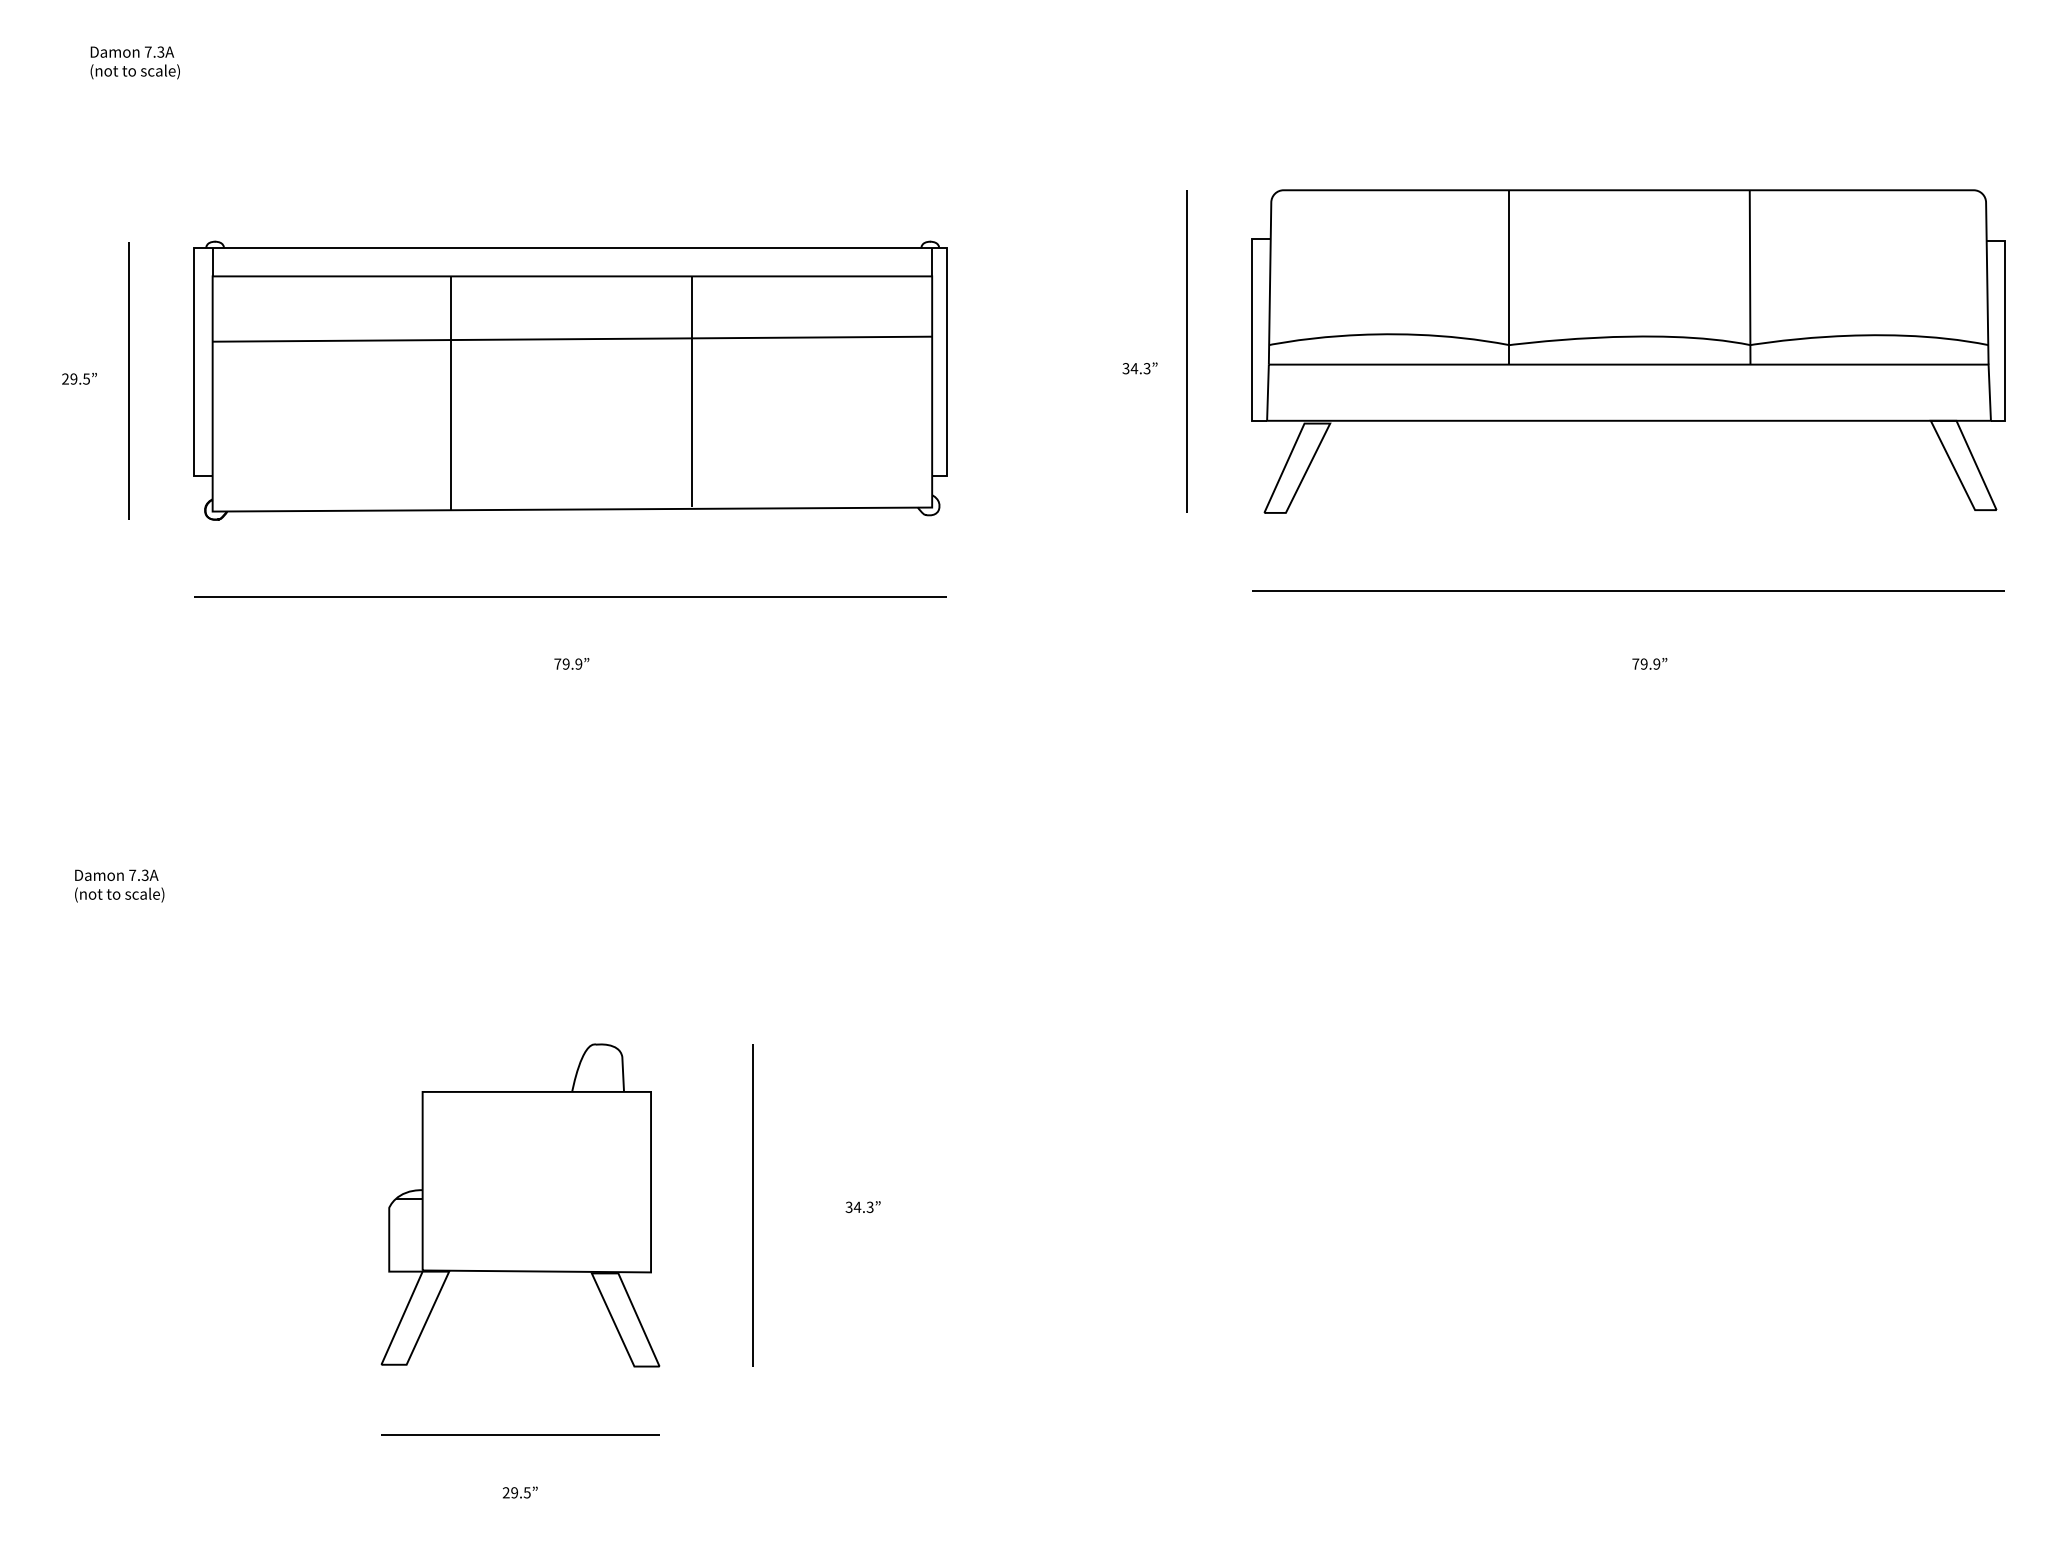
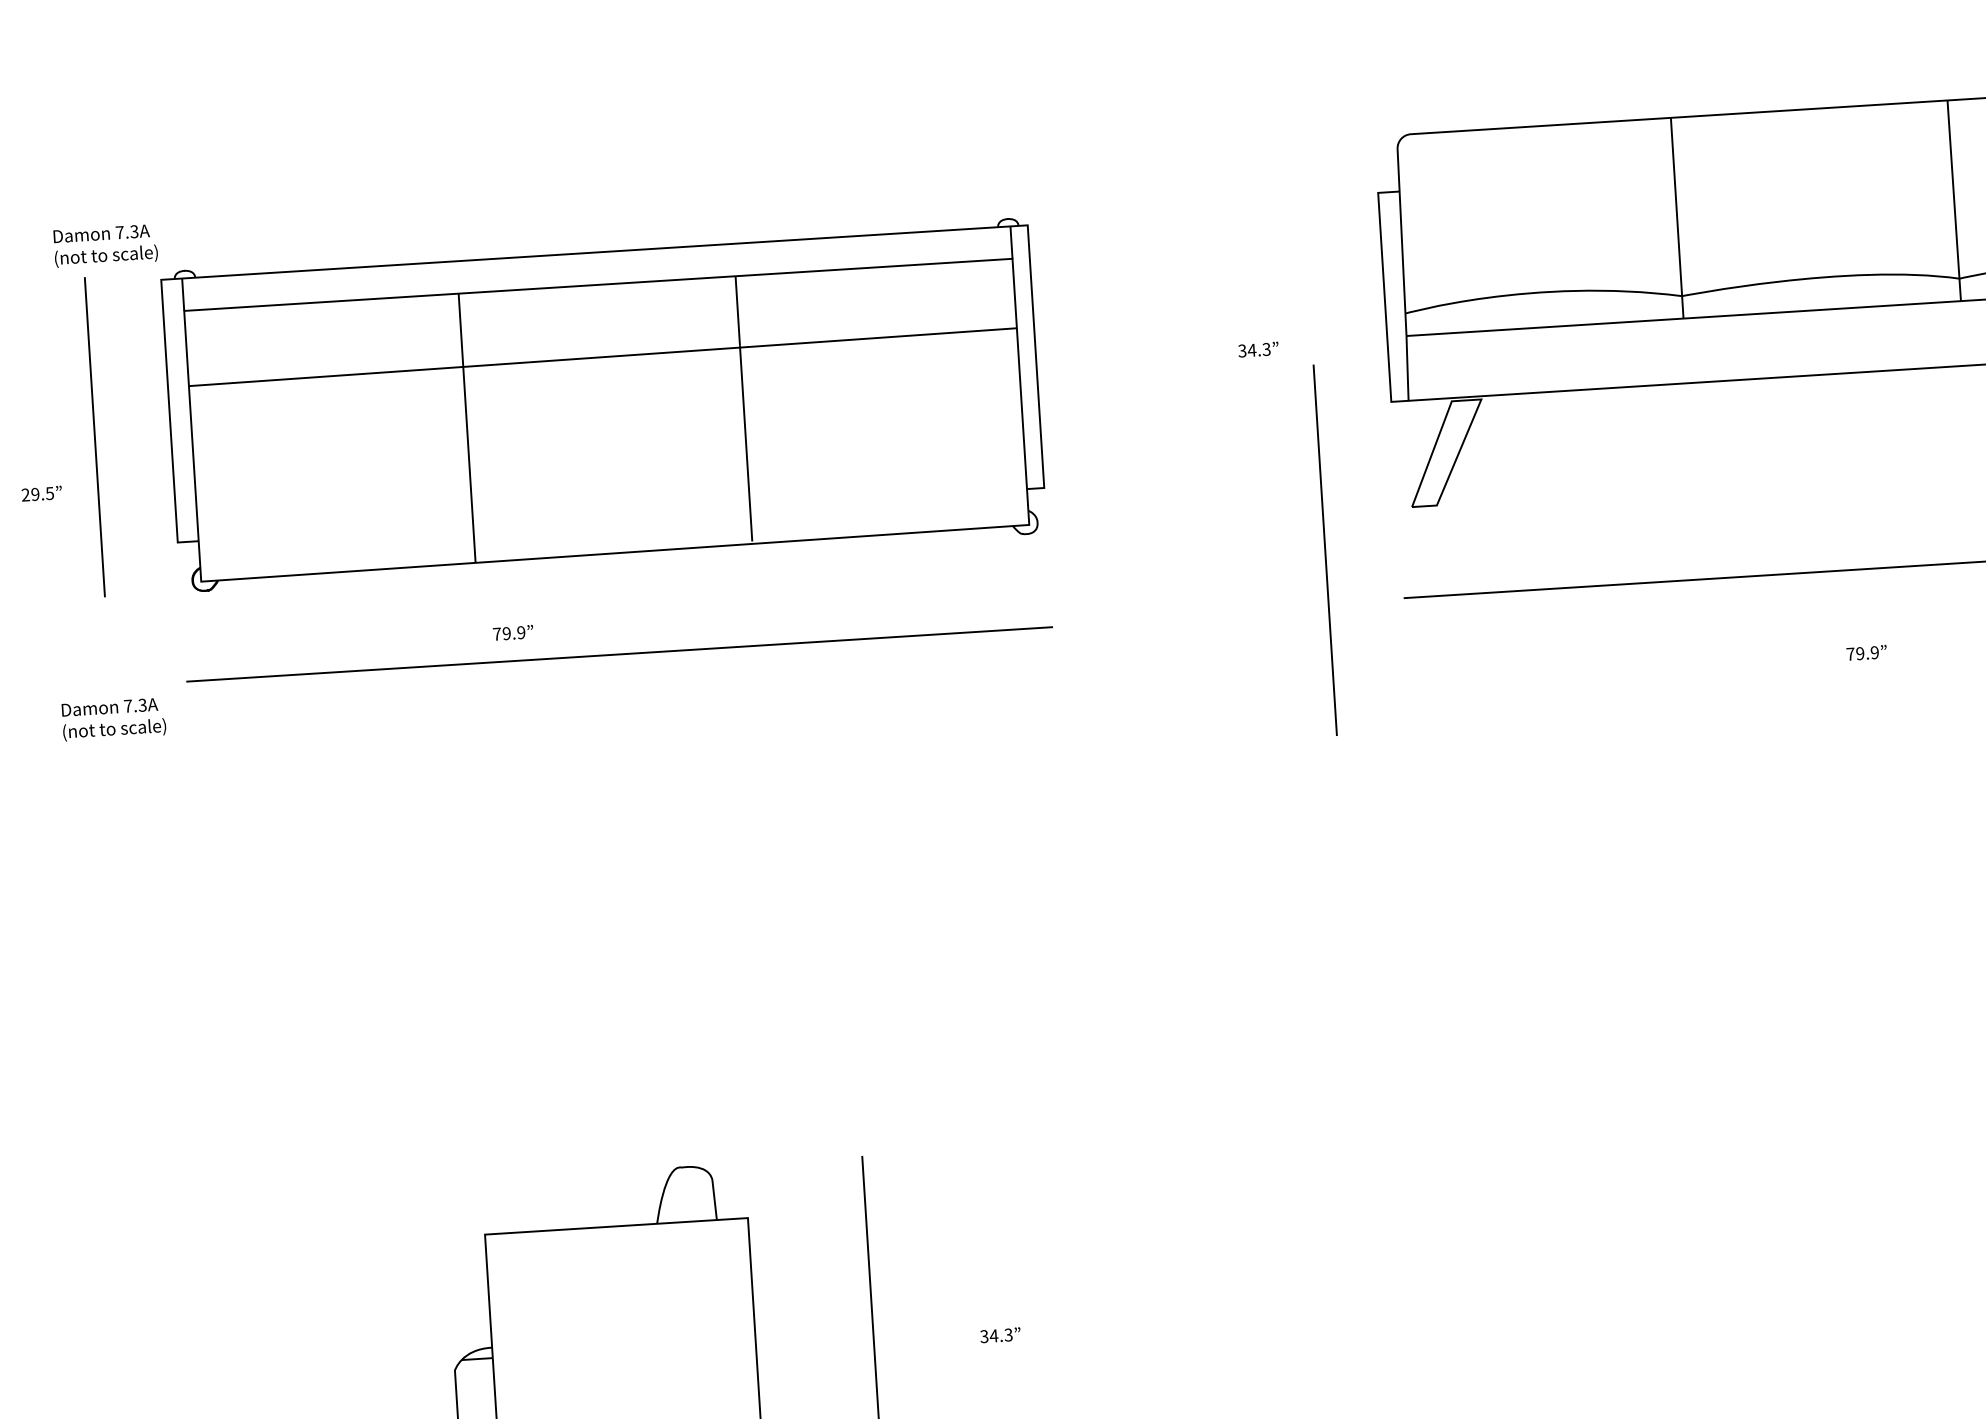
text: (134, 62) -> (104, 245), moved
line: (1186, 351) -> (1324, 550), moved
text: (79, 378) -> (41, 493), moved
text: (571, 663) -> (512, 632), moved
text: (119, 885) -> (113, 718), moved

